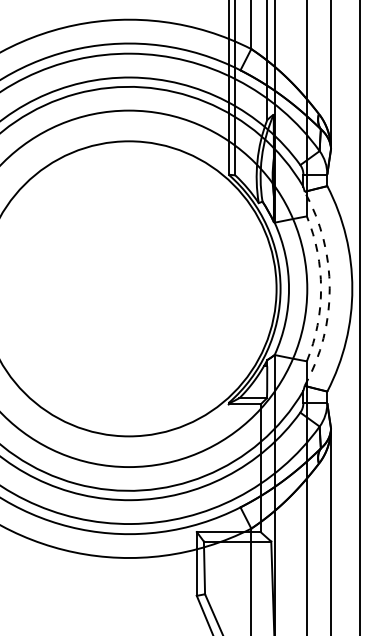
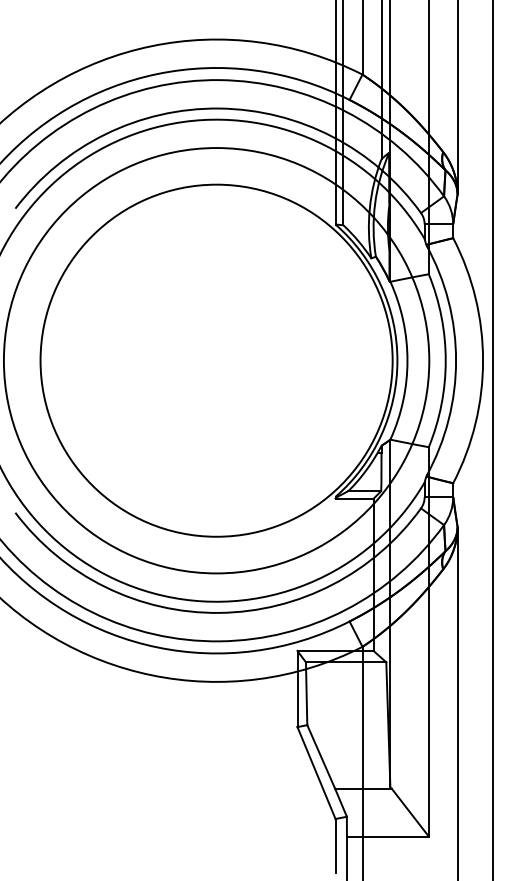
arc: (320, 288) -> (445, 360), dashed -> solid
arc: (330, 288) -> (456, 360), dashed -> solid

